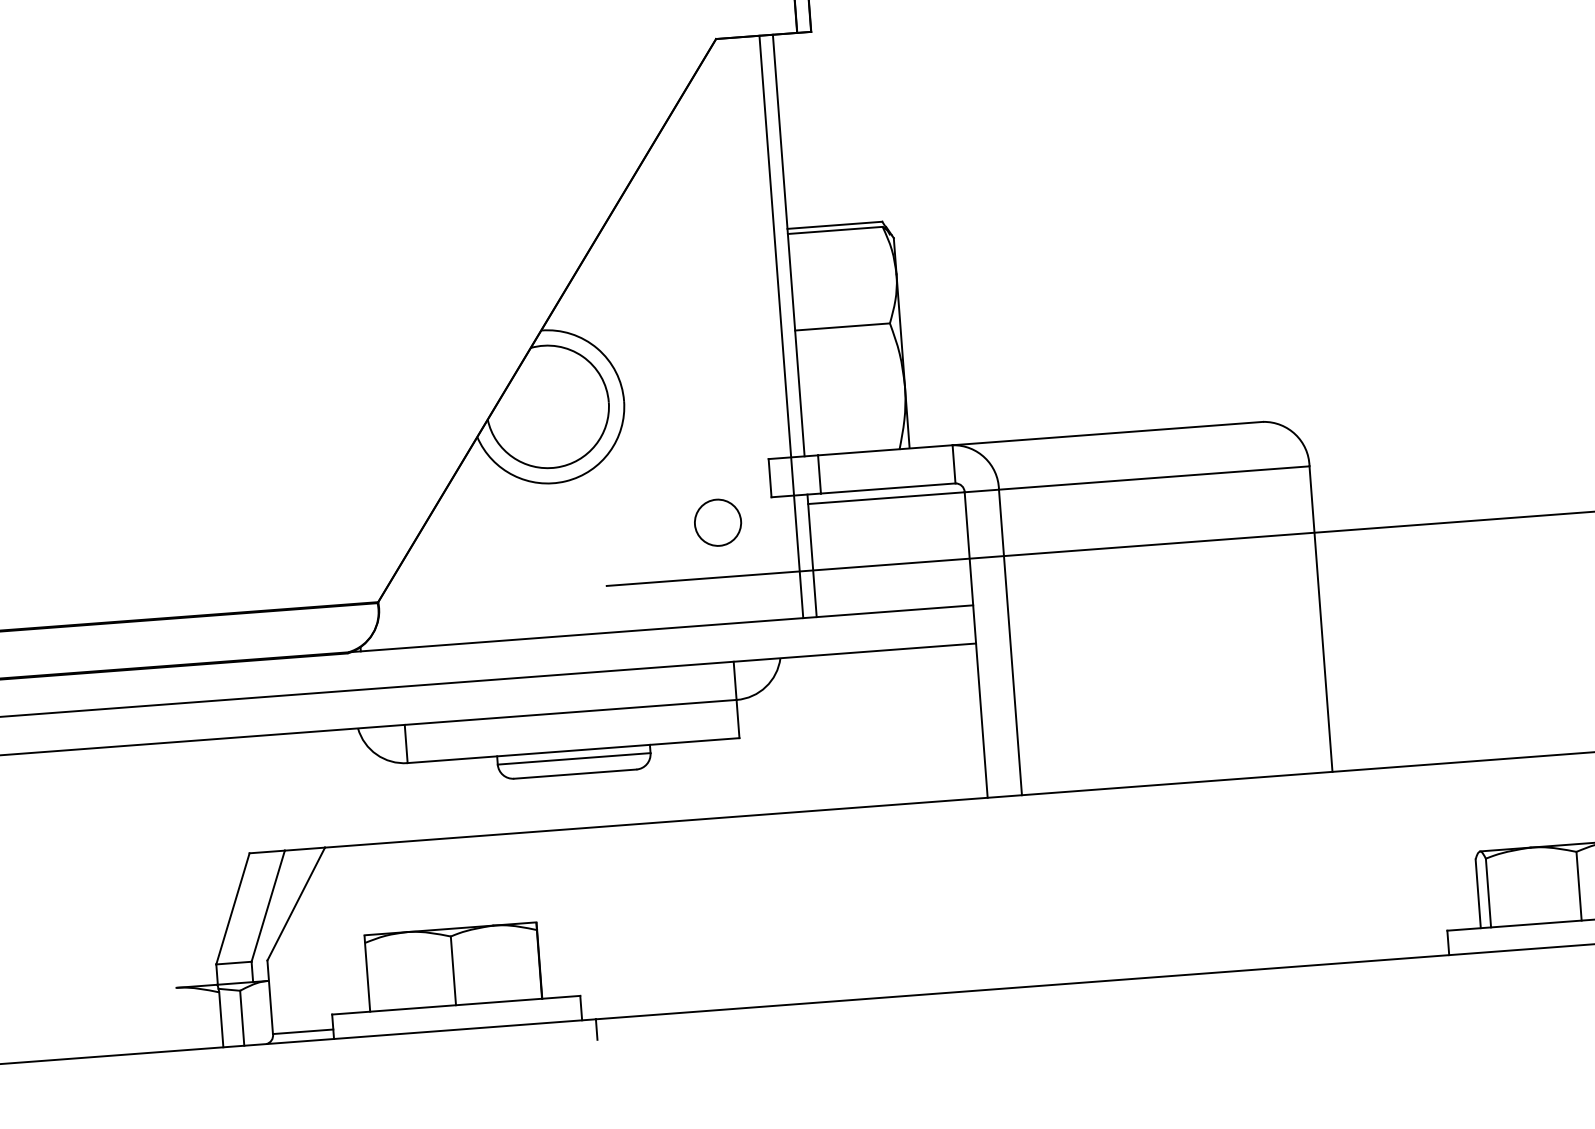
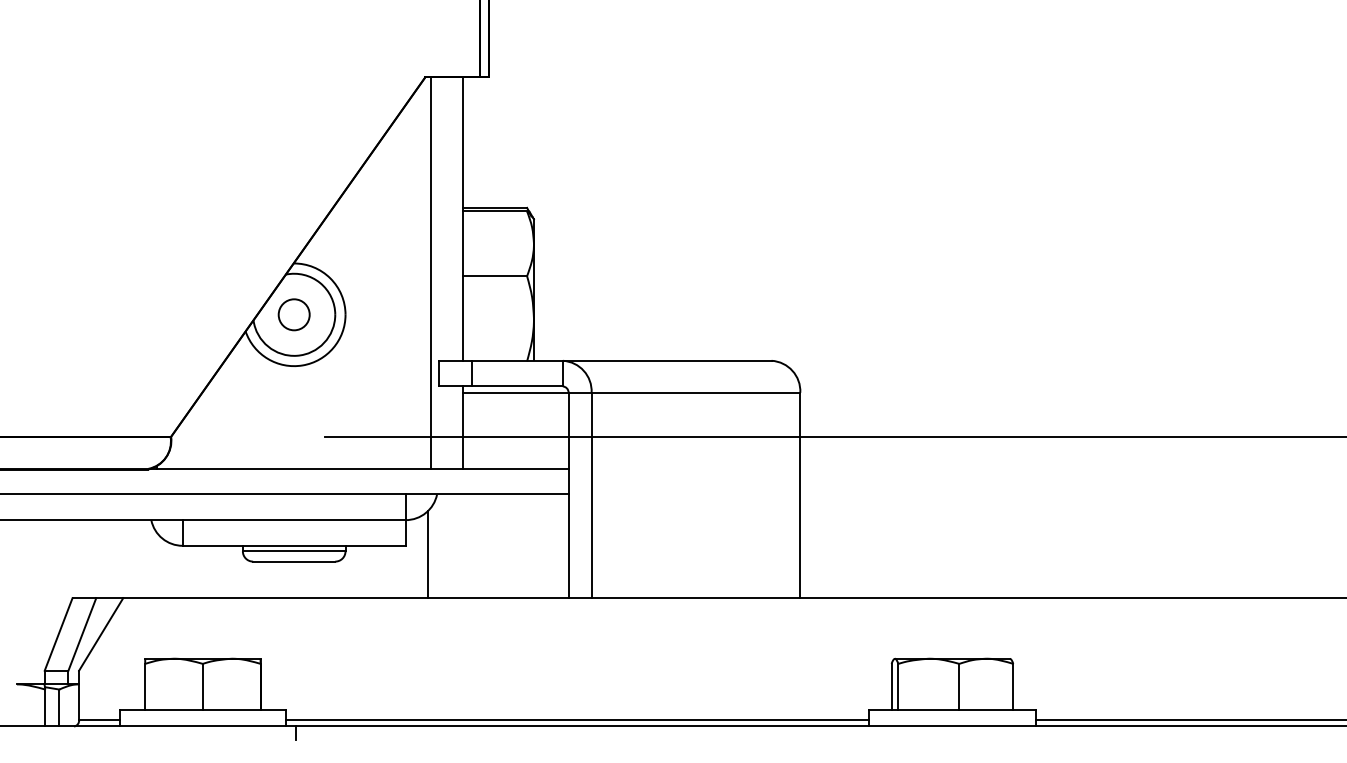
line: (781, 325) -> (431, 272), moved
circle: (716, 522) -> (293, 314), moved
line: (774, 748) -> (428, 554), added
line: (1014, 978) -> (577, 720), added

